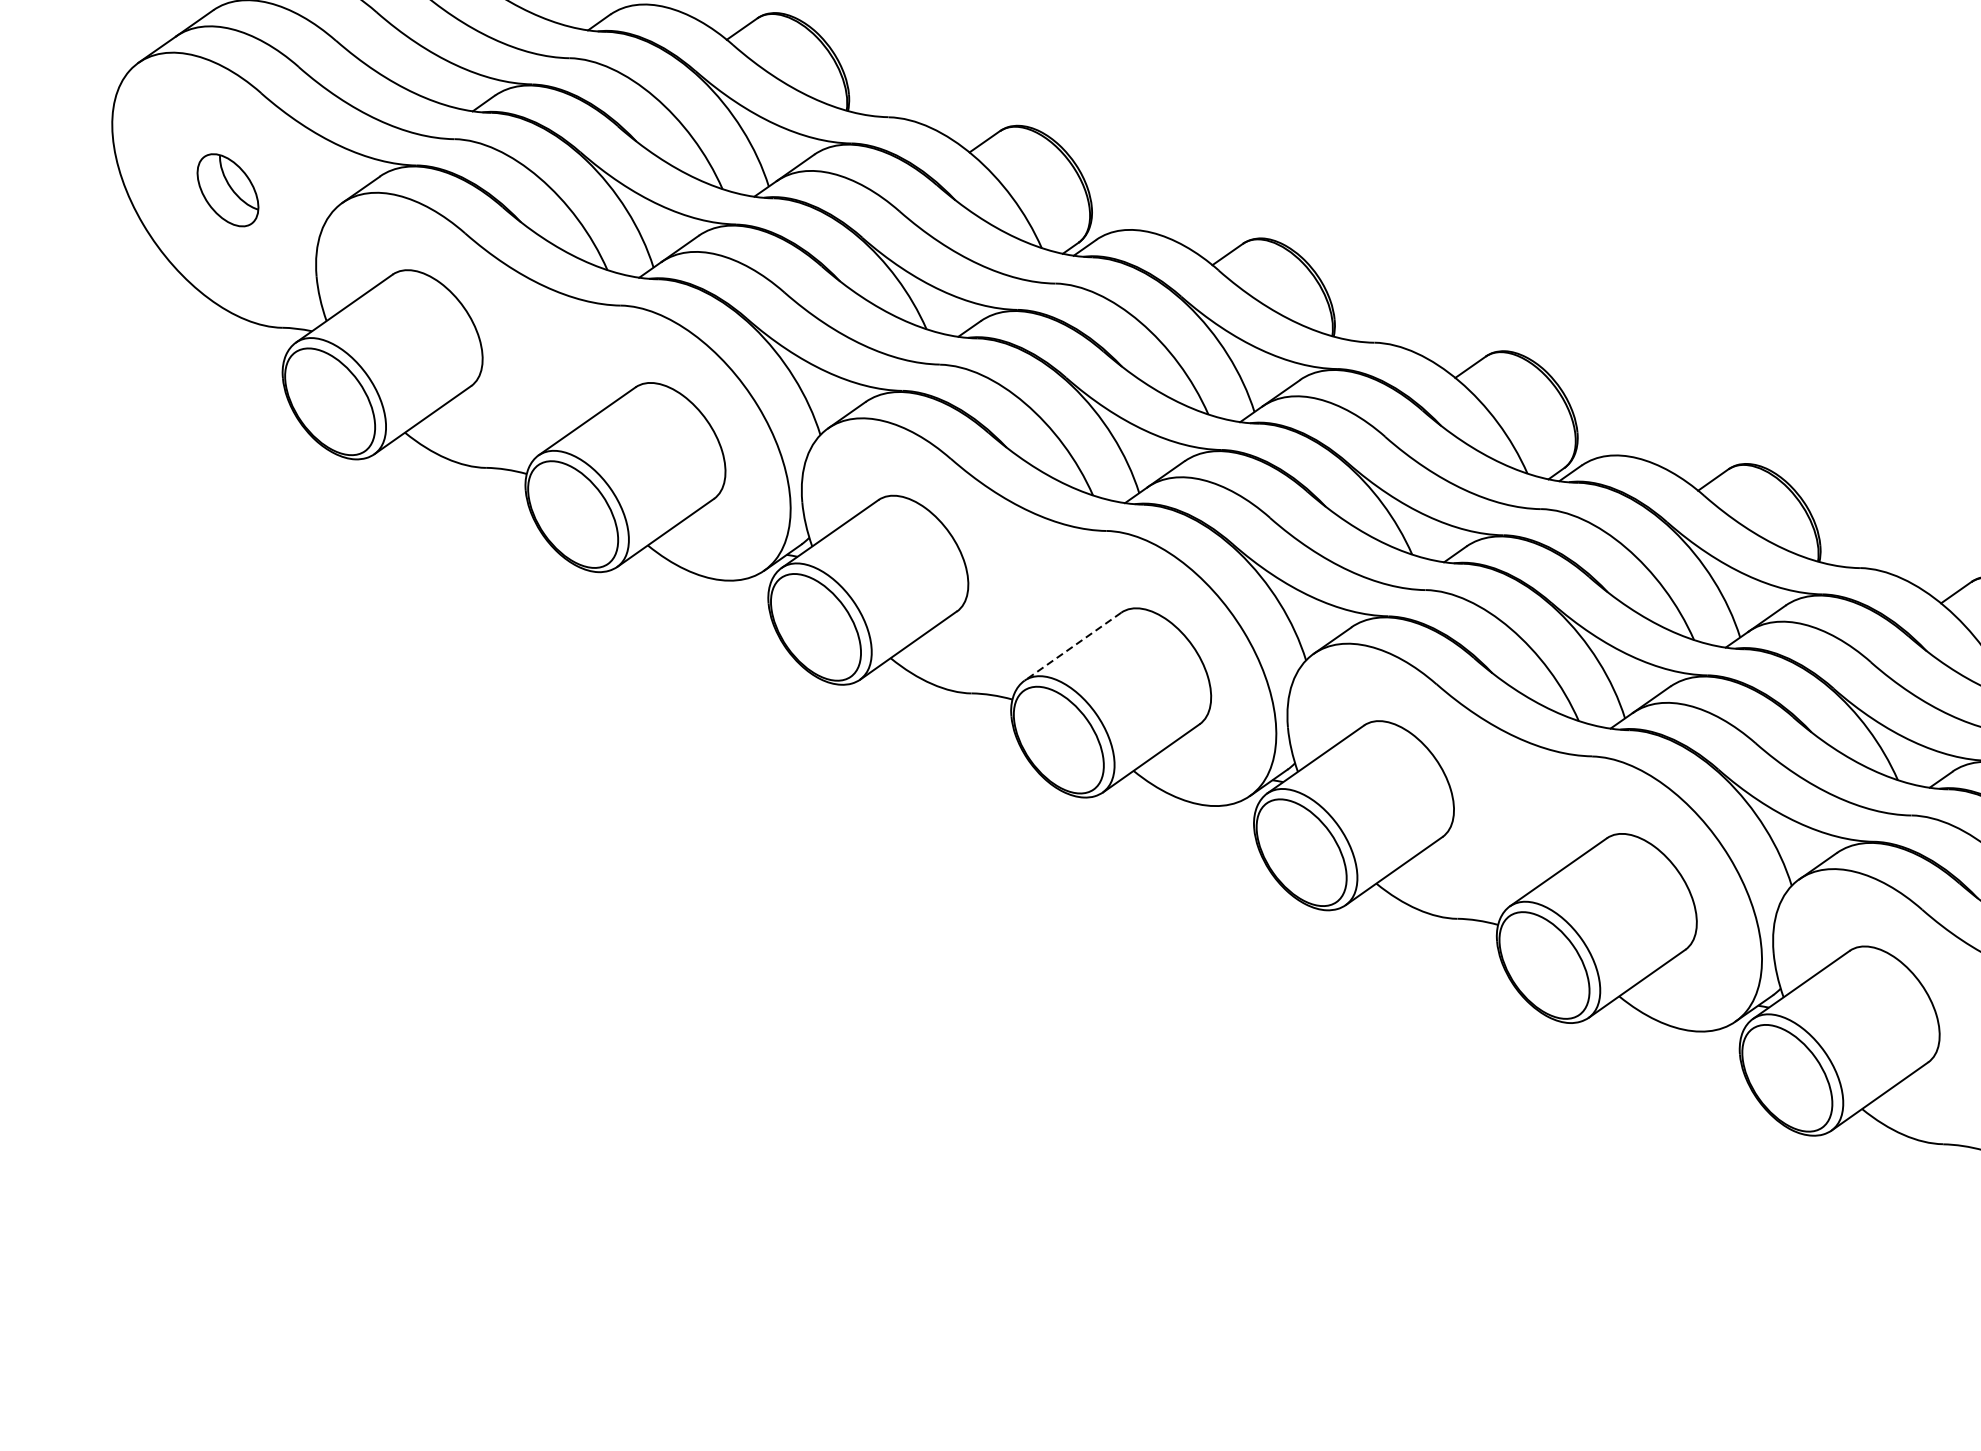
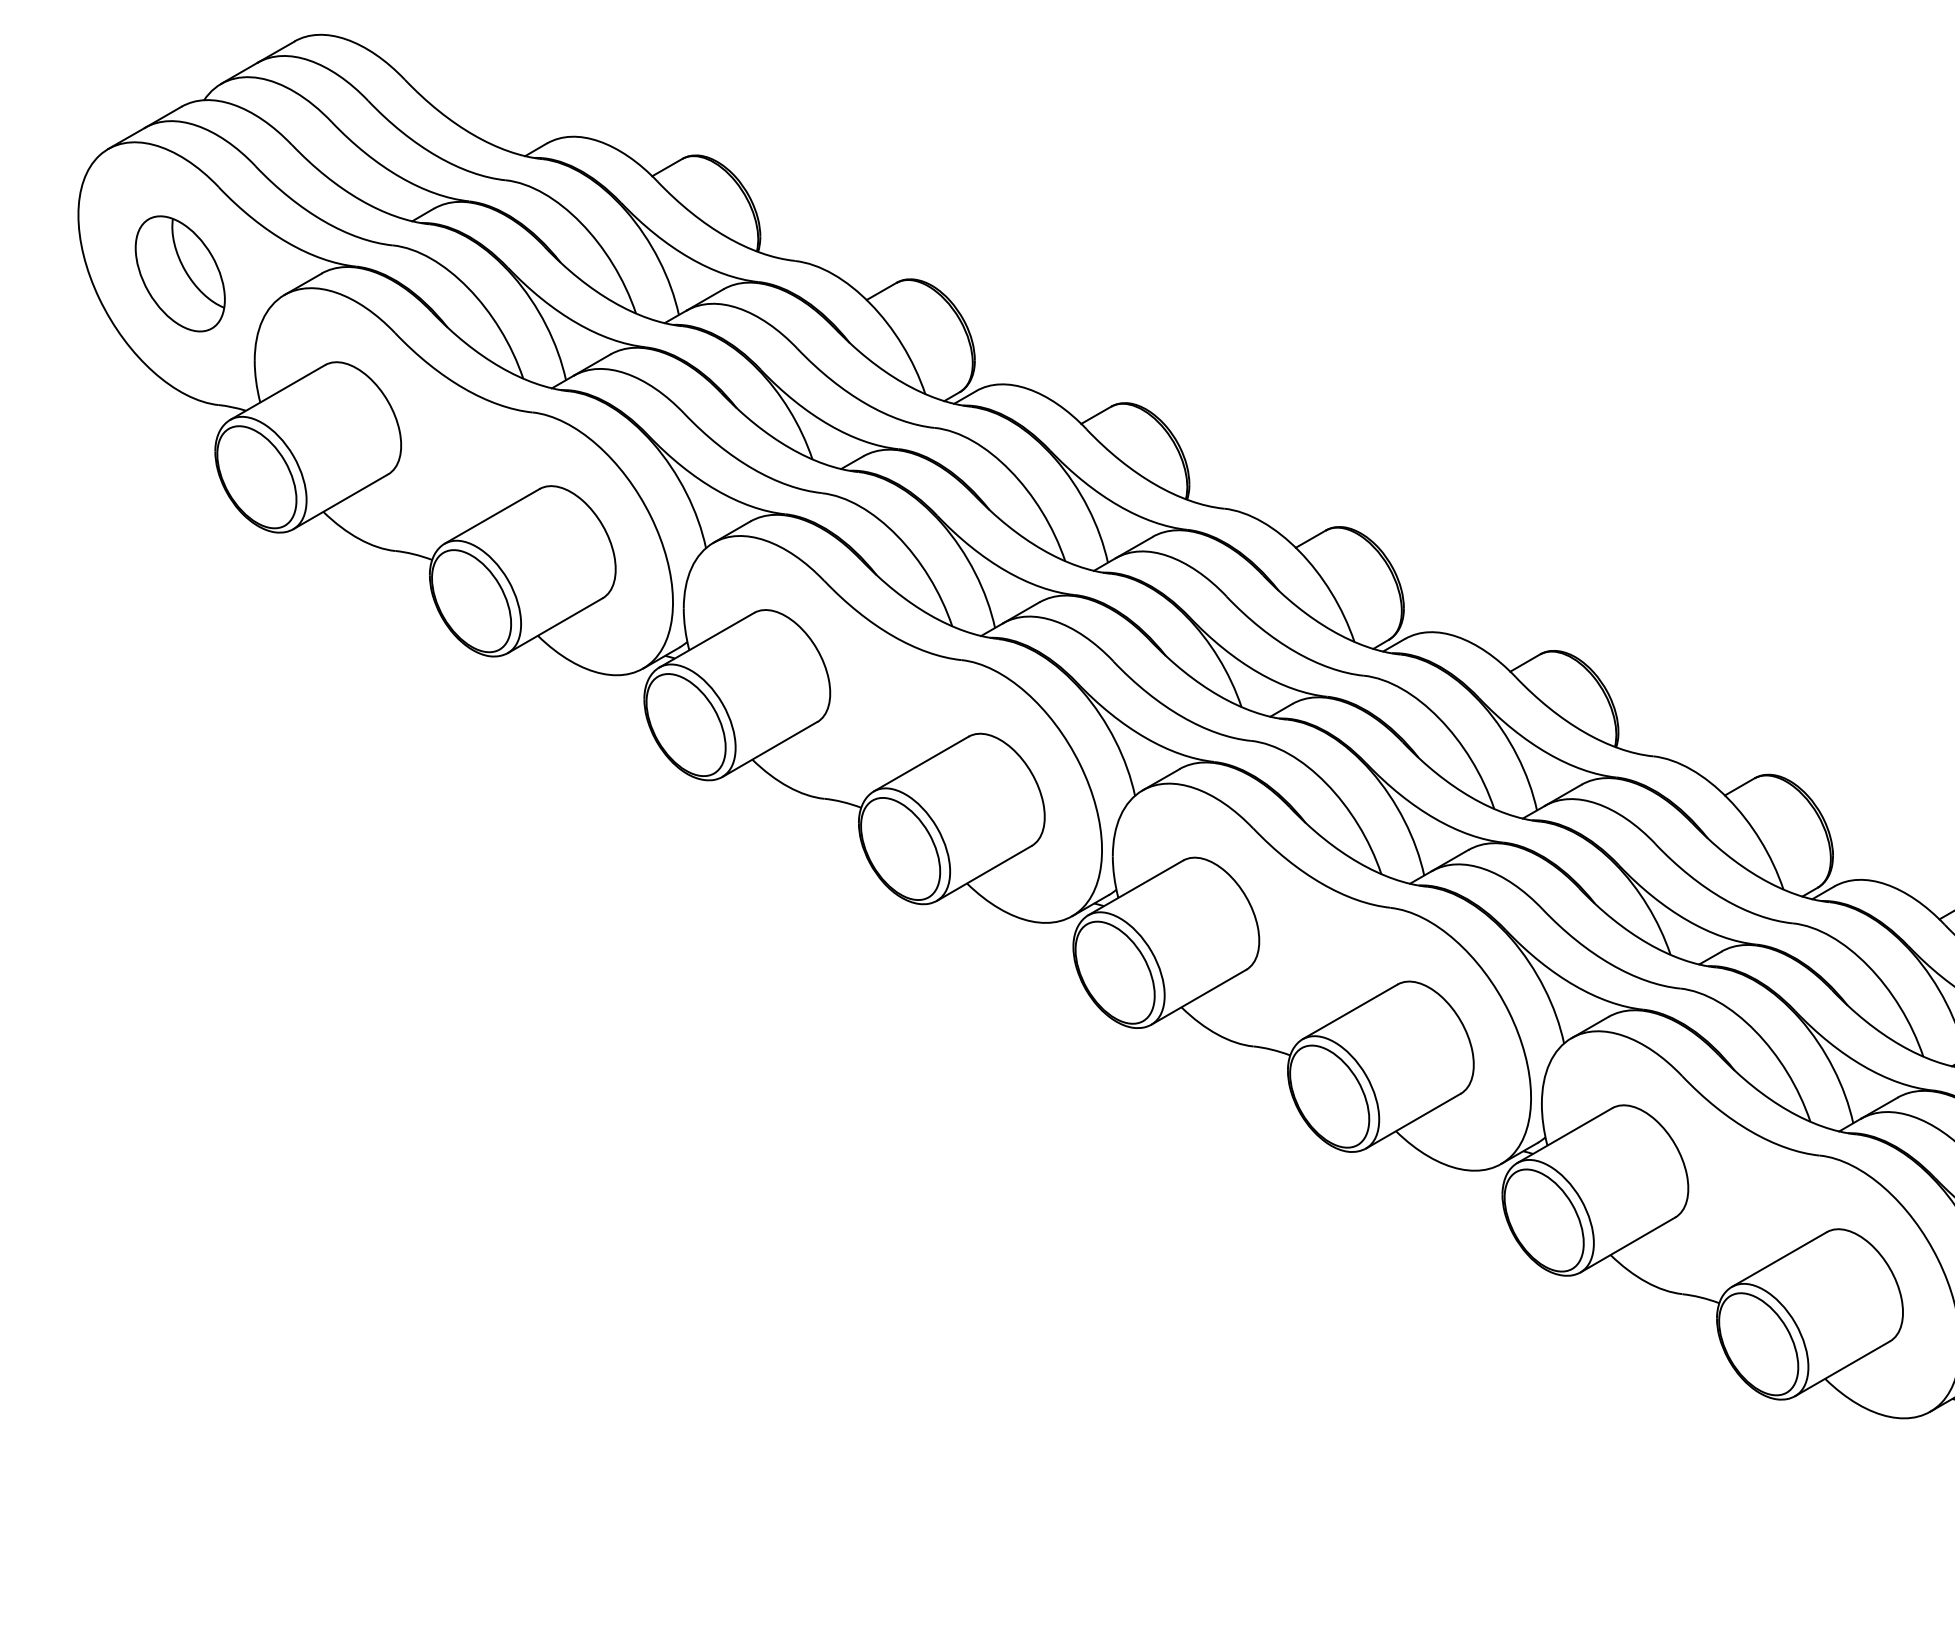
part: (227, 189) -> (179, 273), size x1.67
line: (1073, 647) -> (921, 764), dashed -> solid

